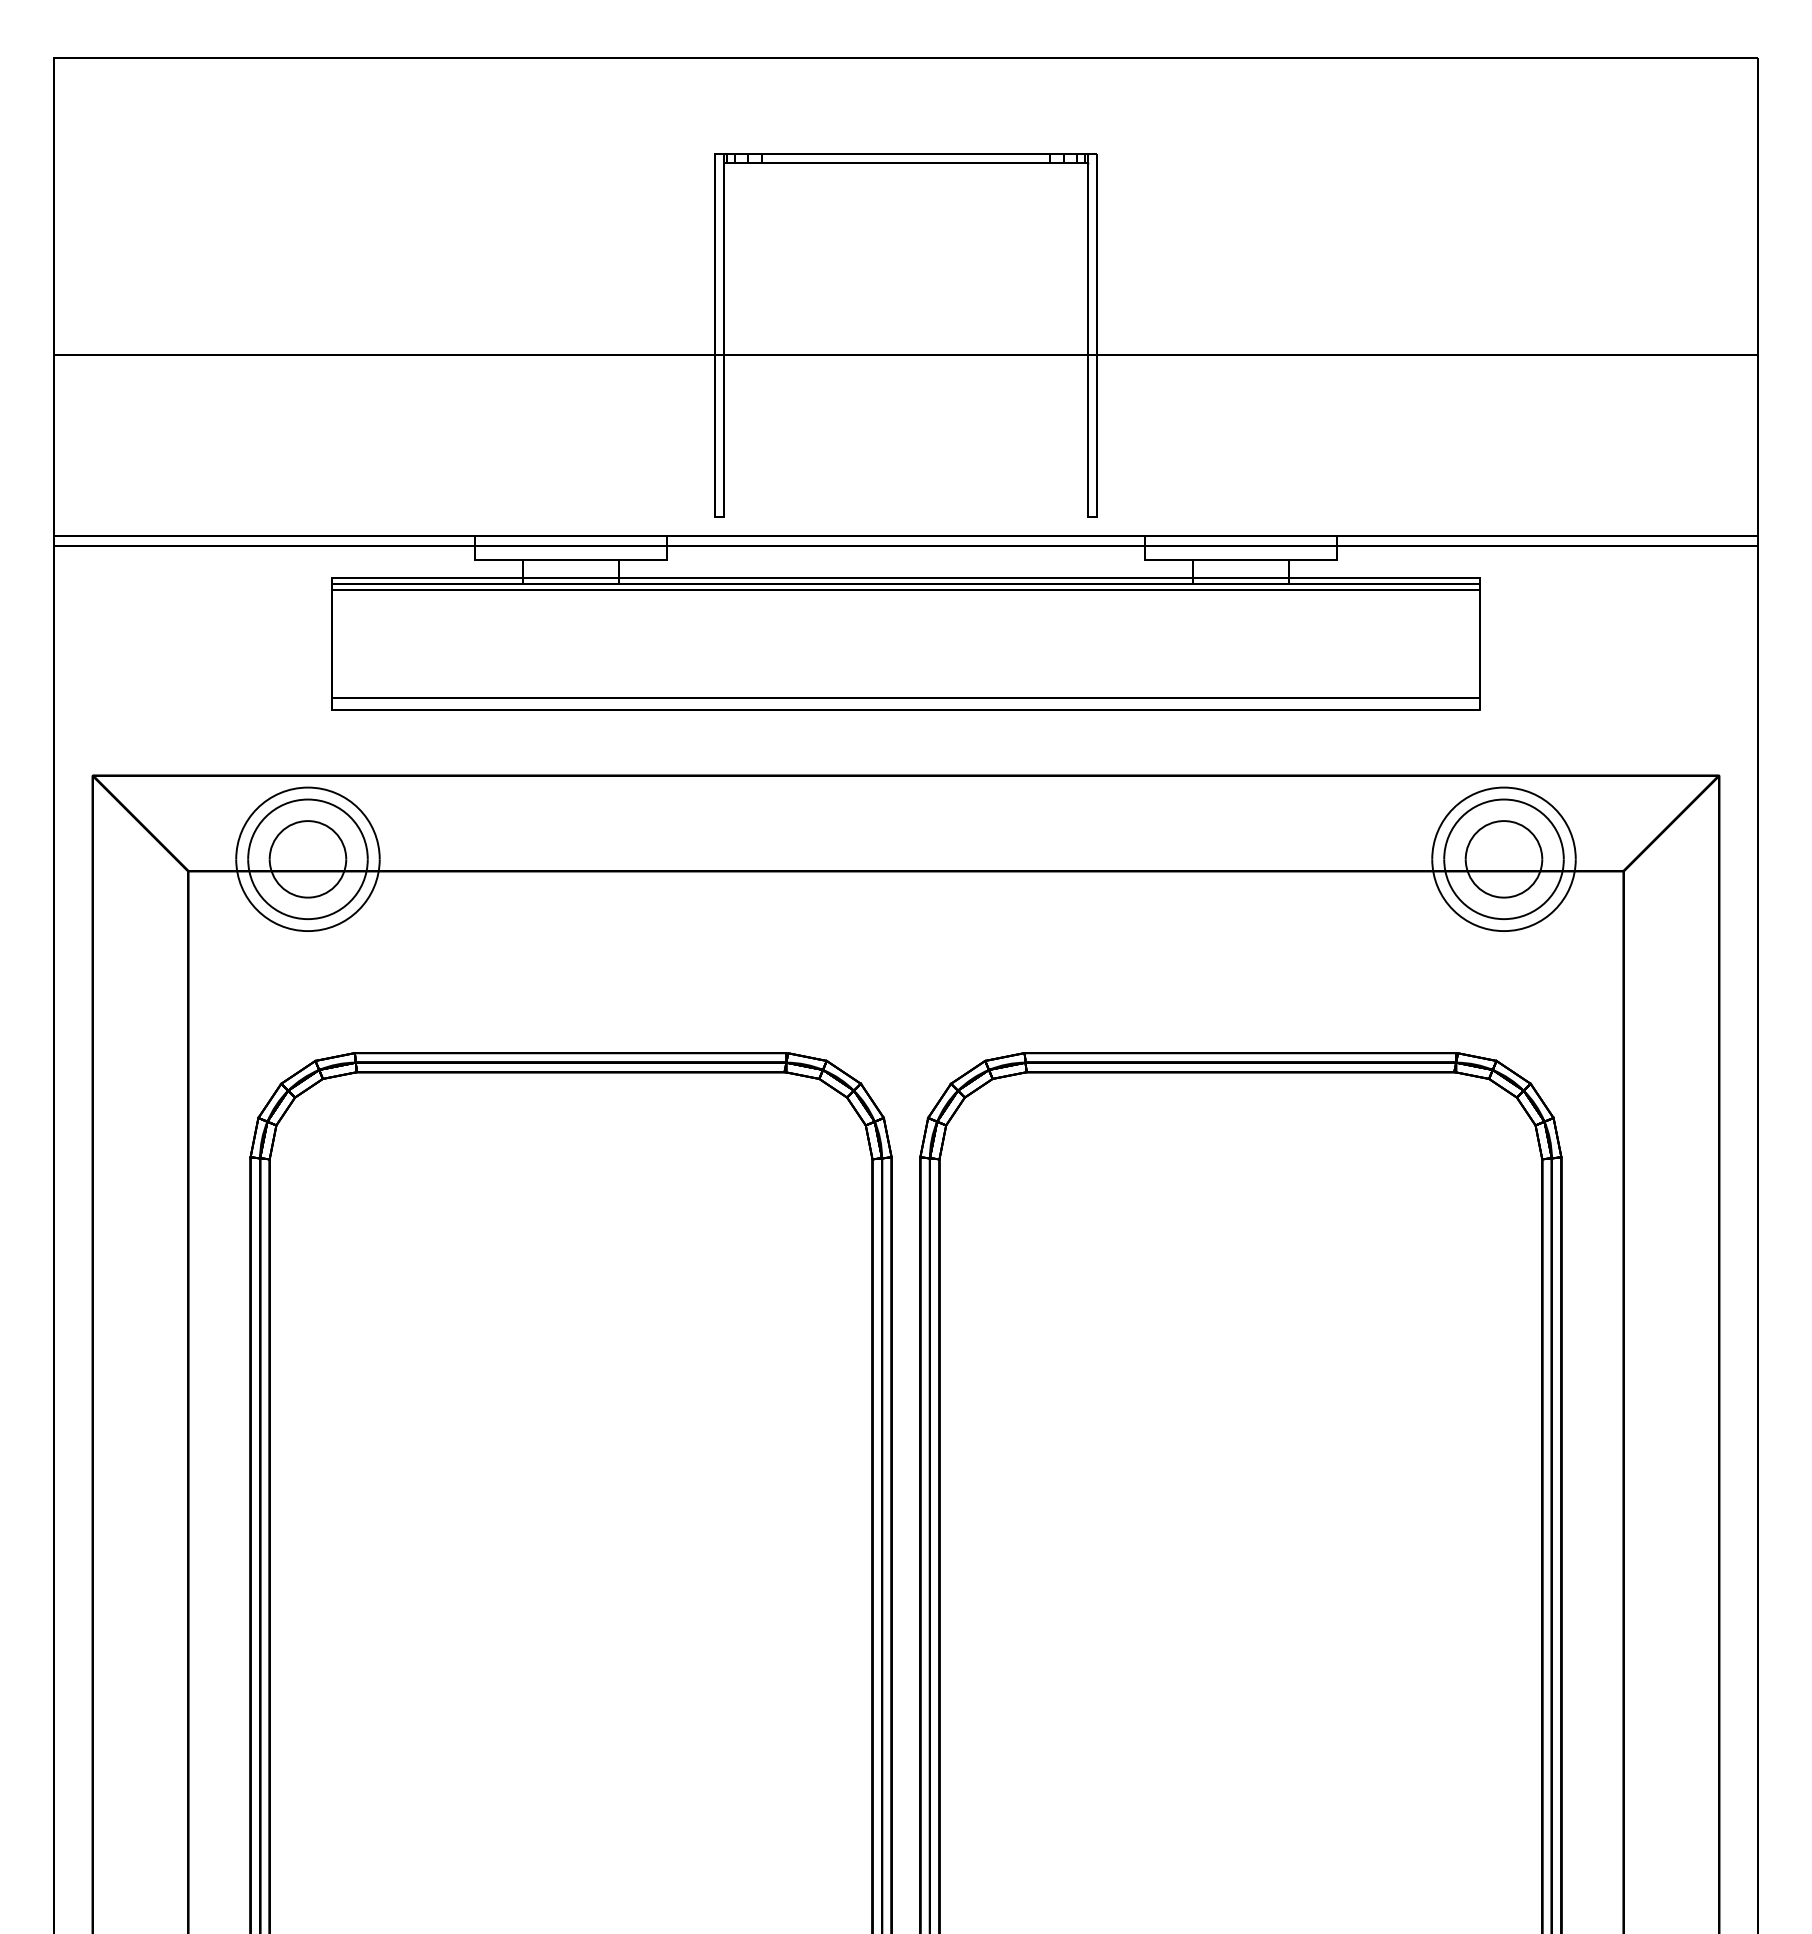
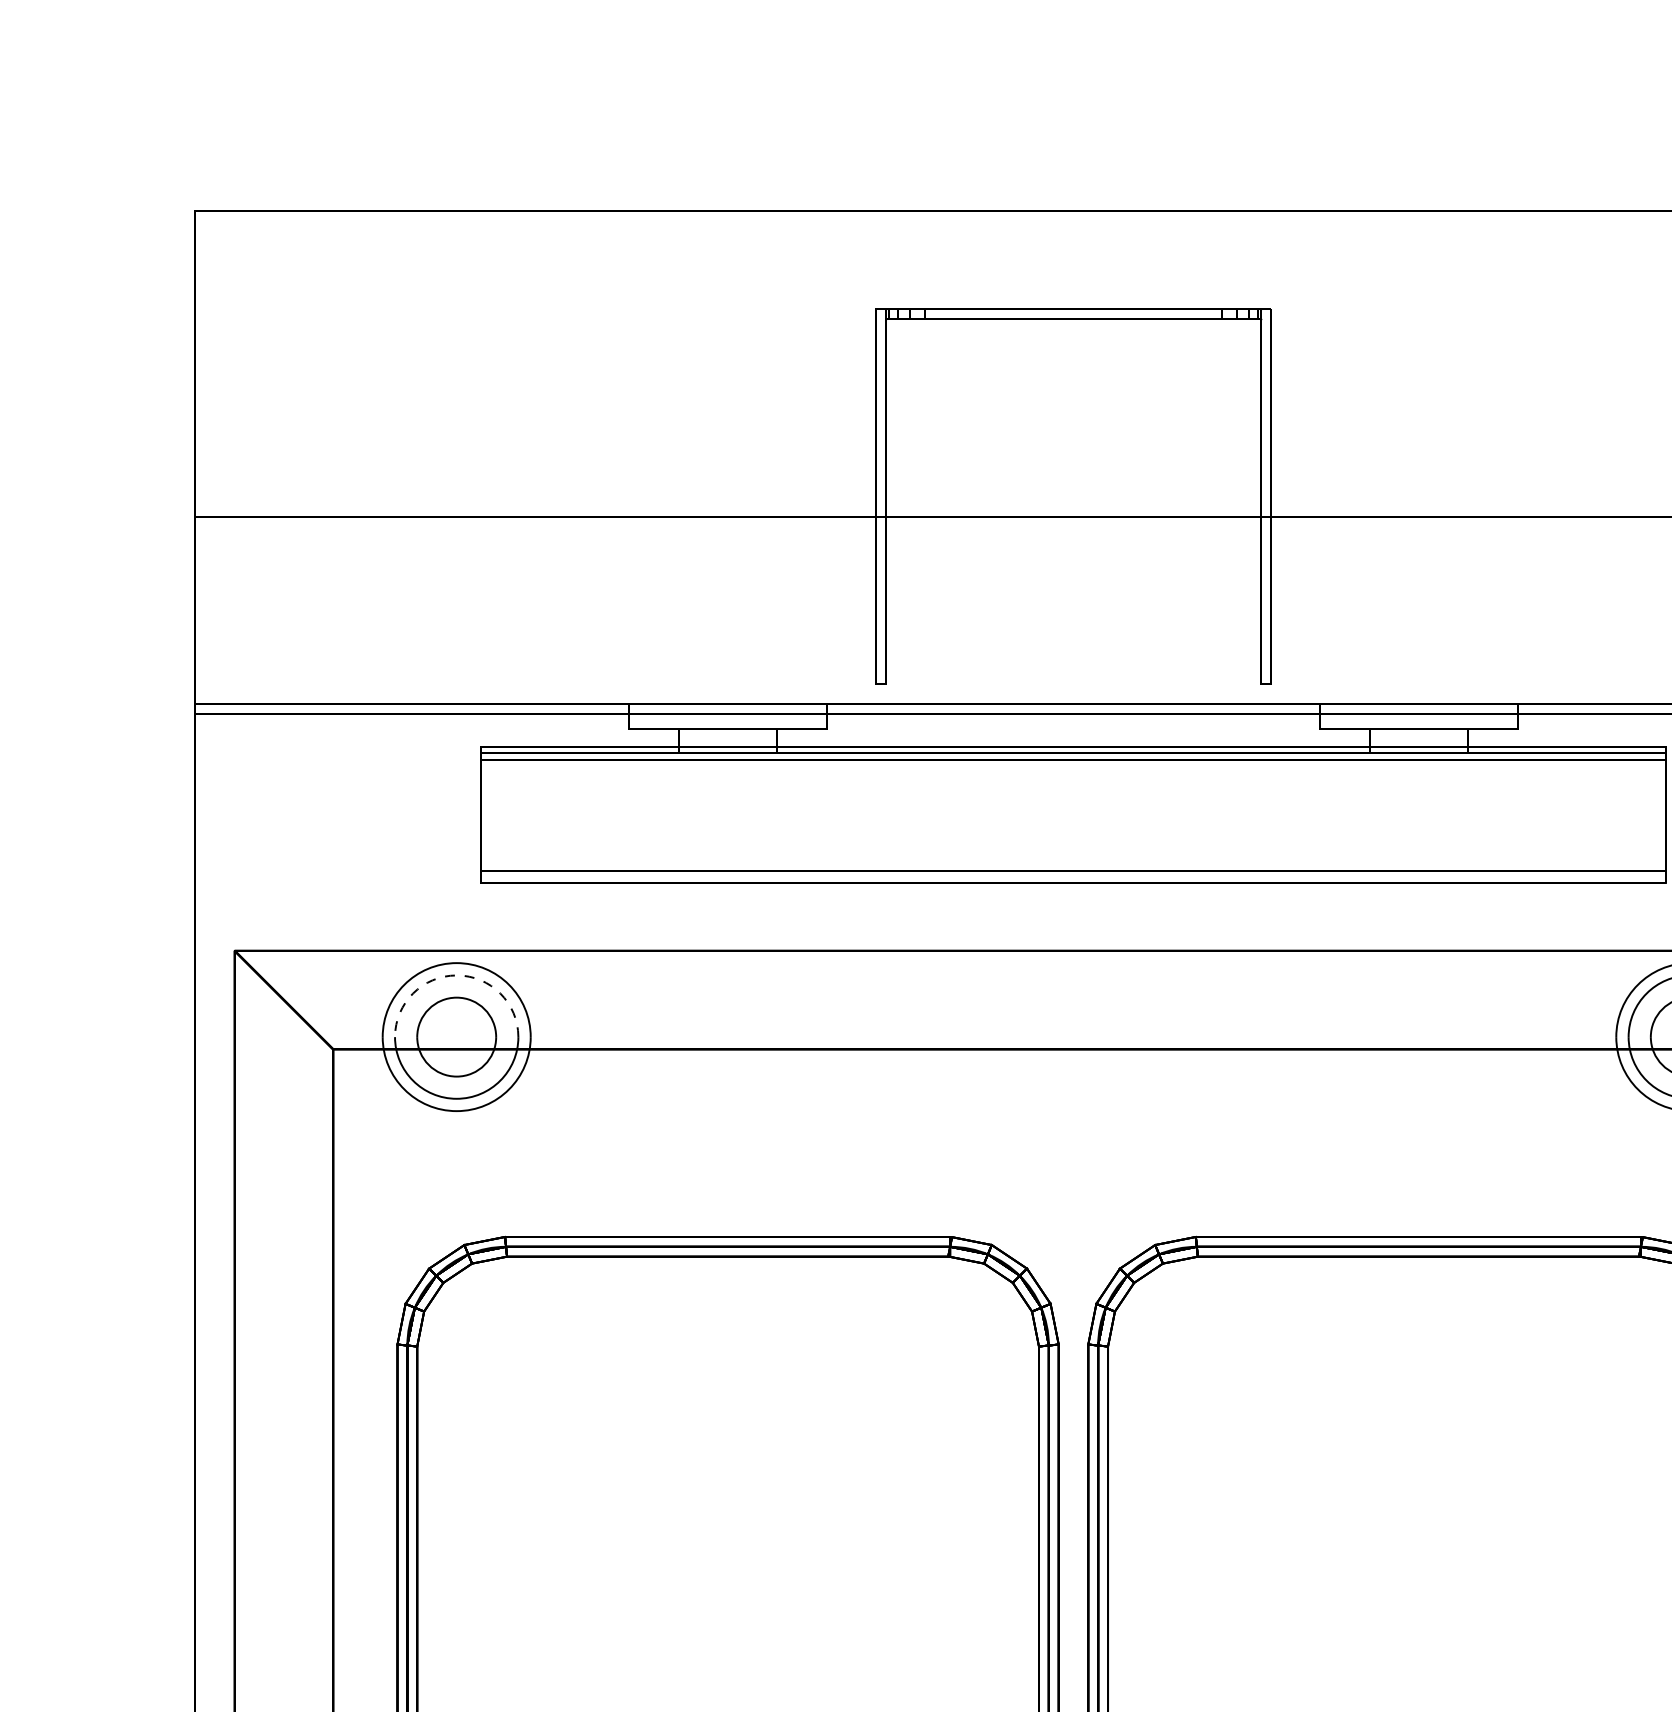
arc: (307, 799) -> (456, 975), solid -> dashed

